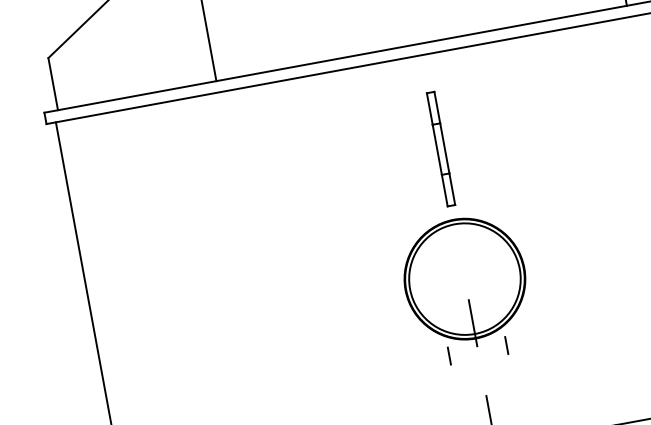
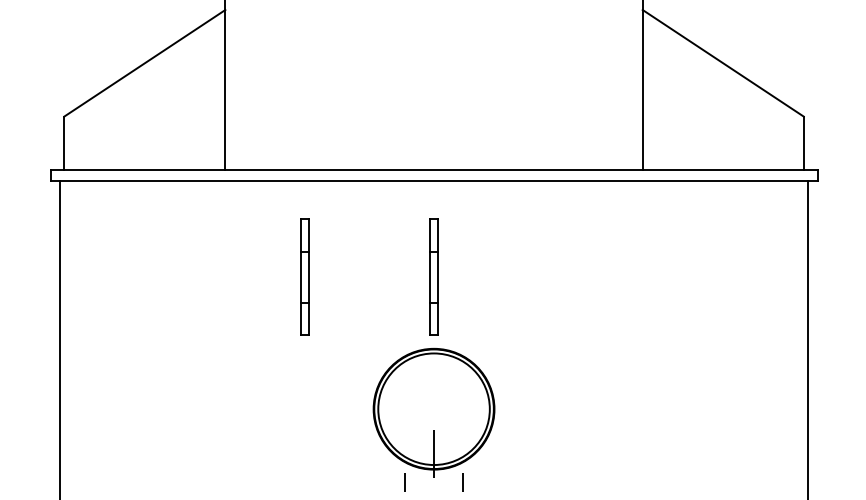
part: (313, 171) -> (304, 276), added

